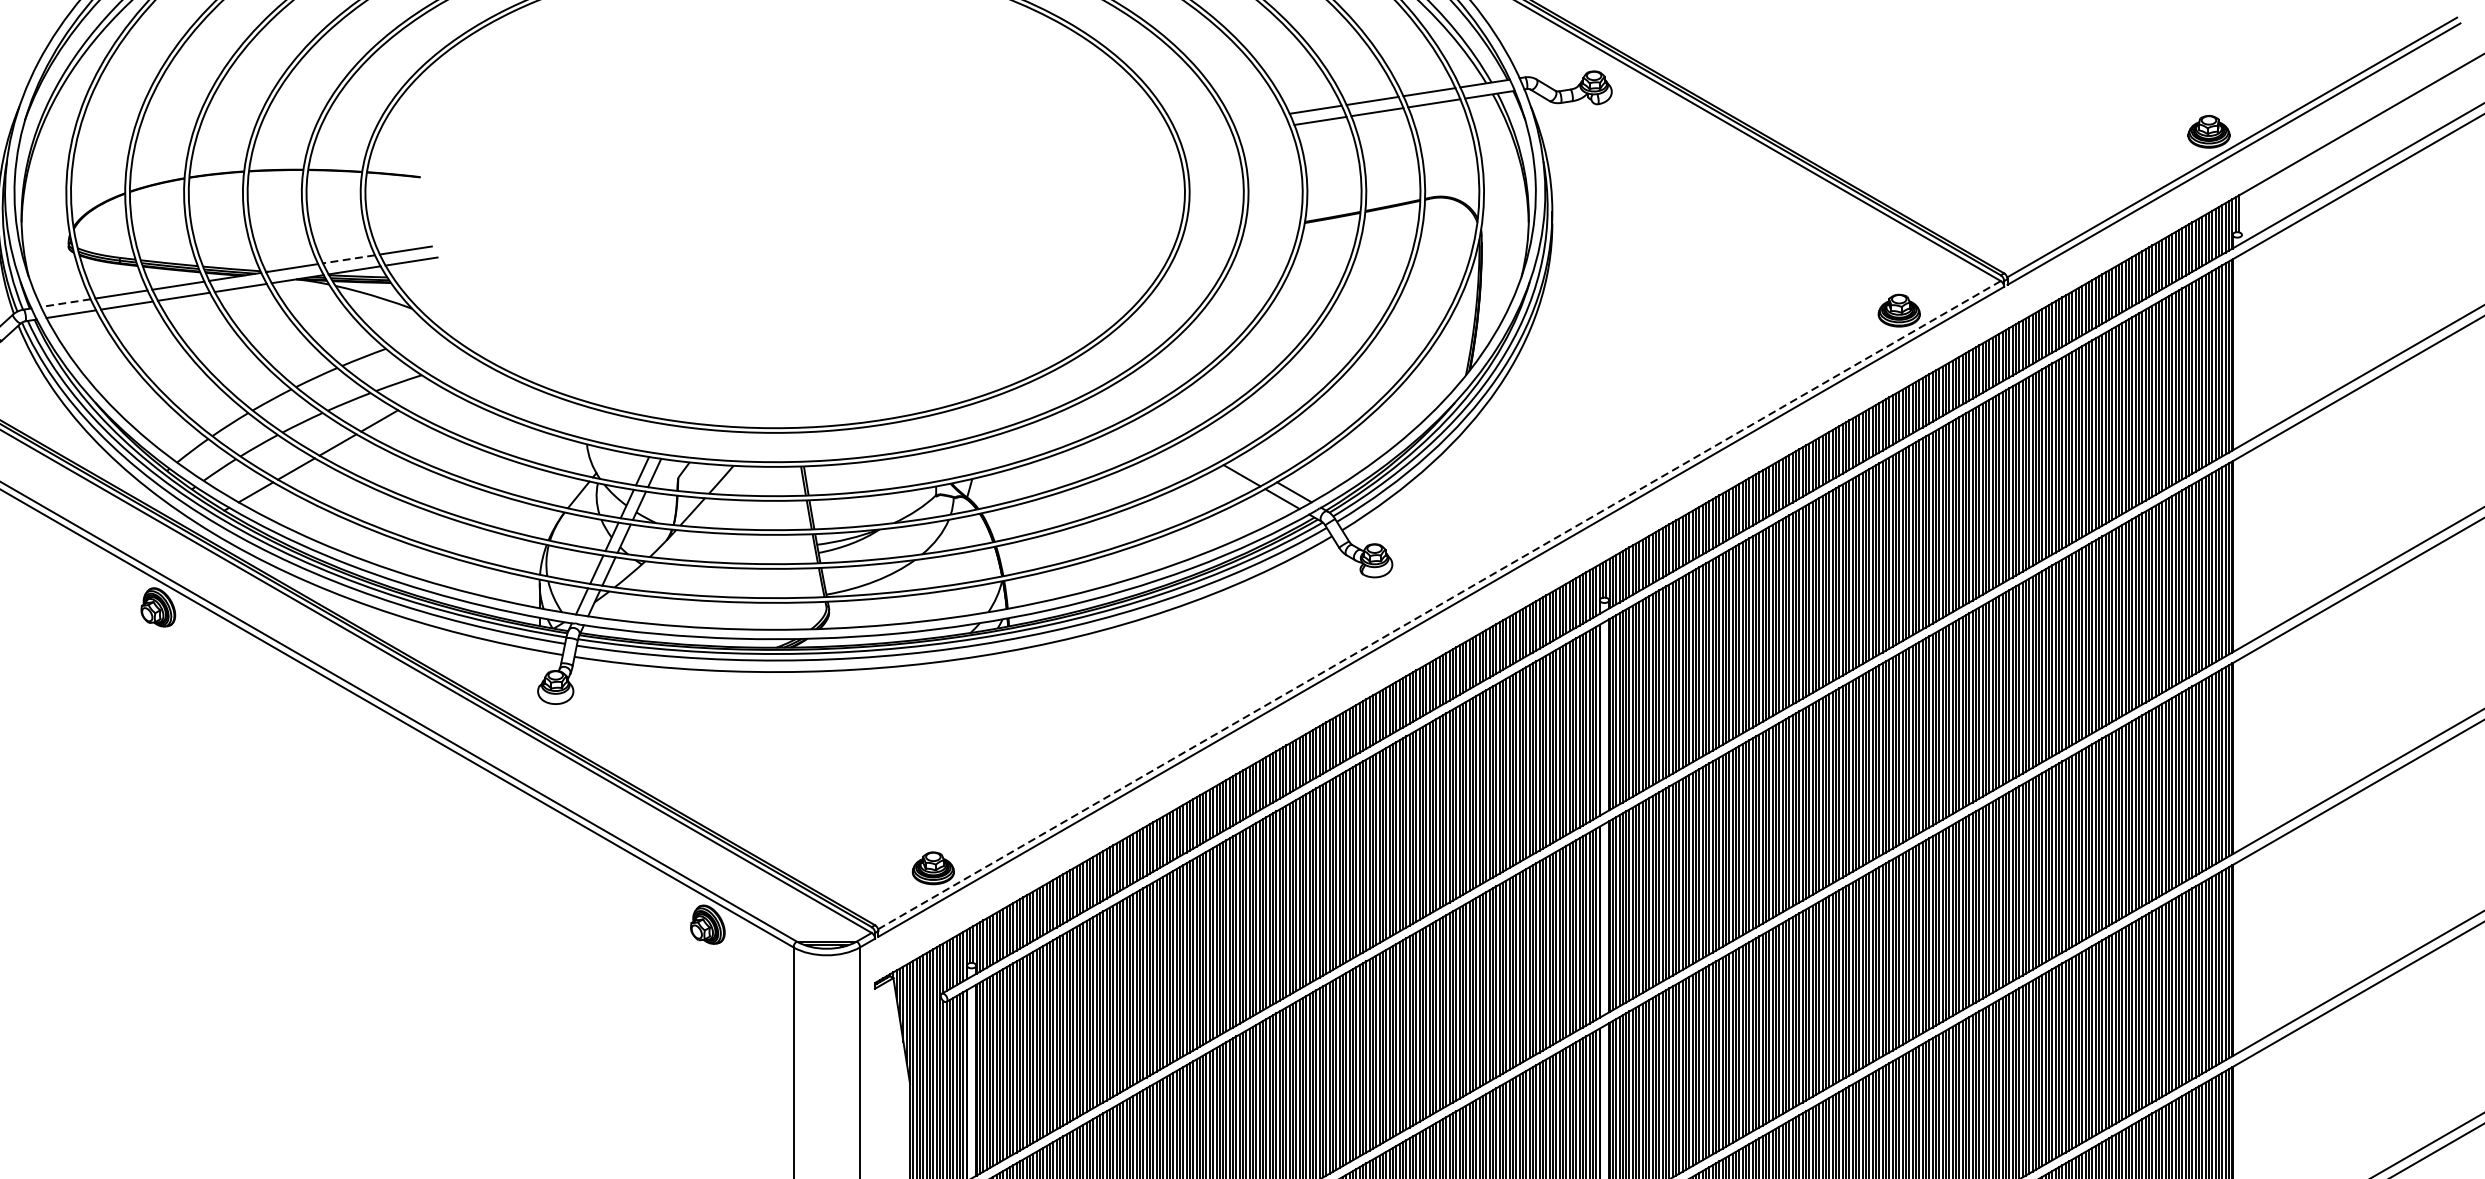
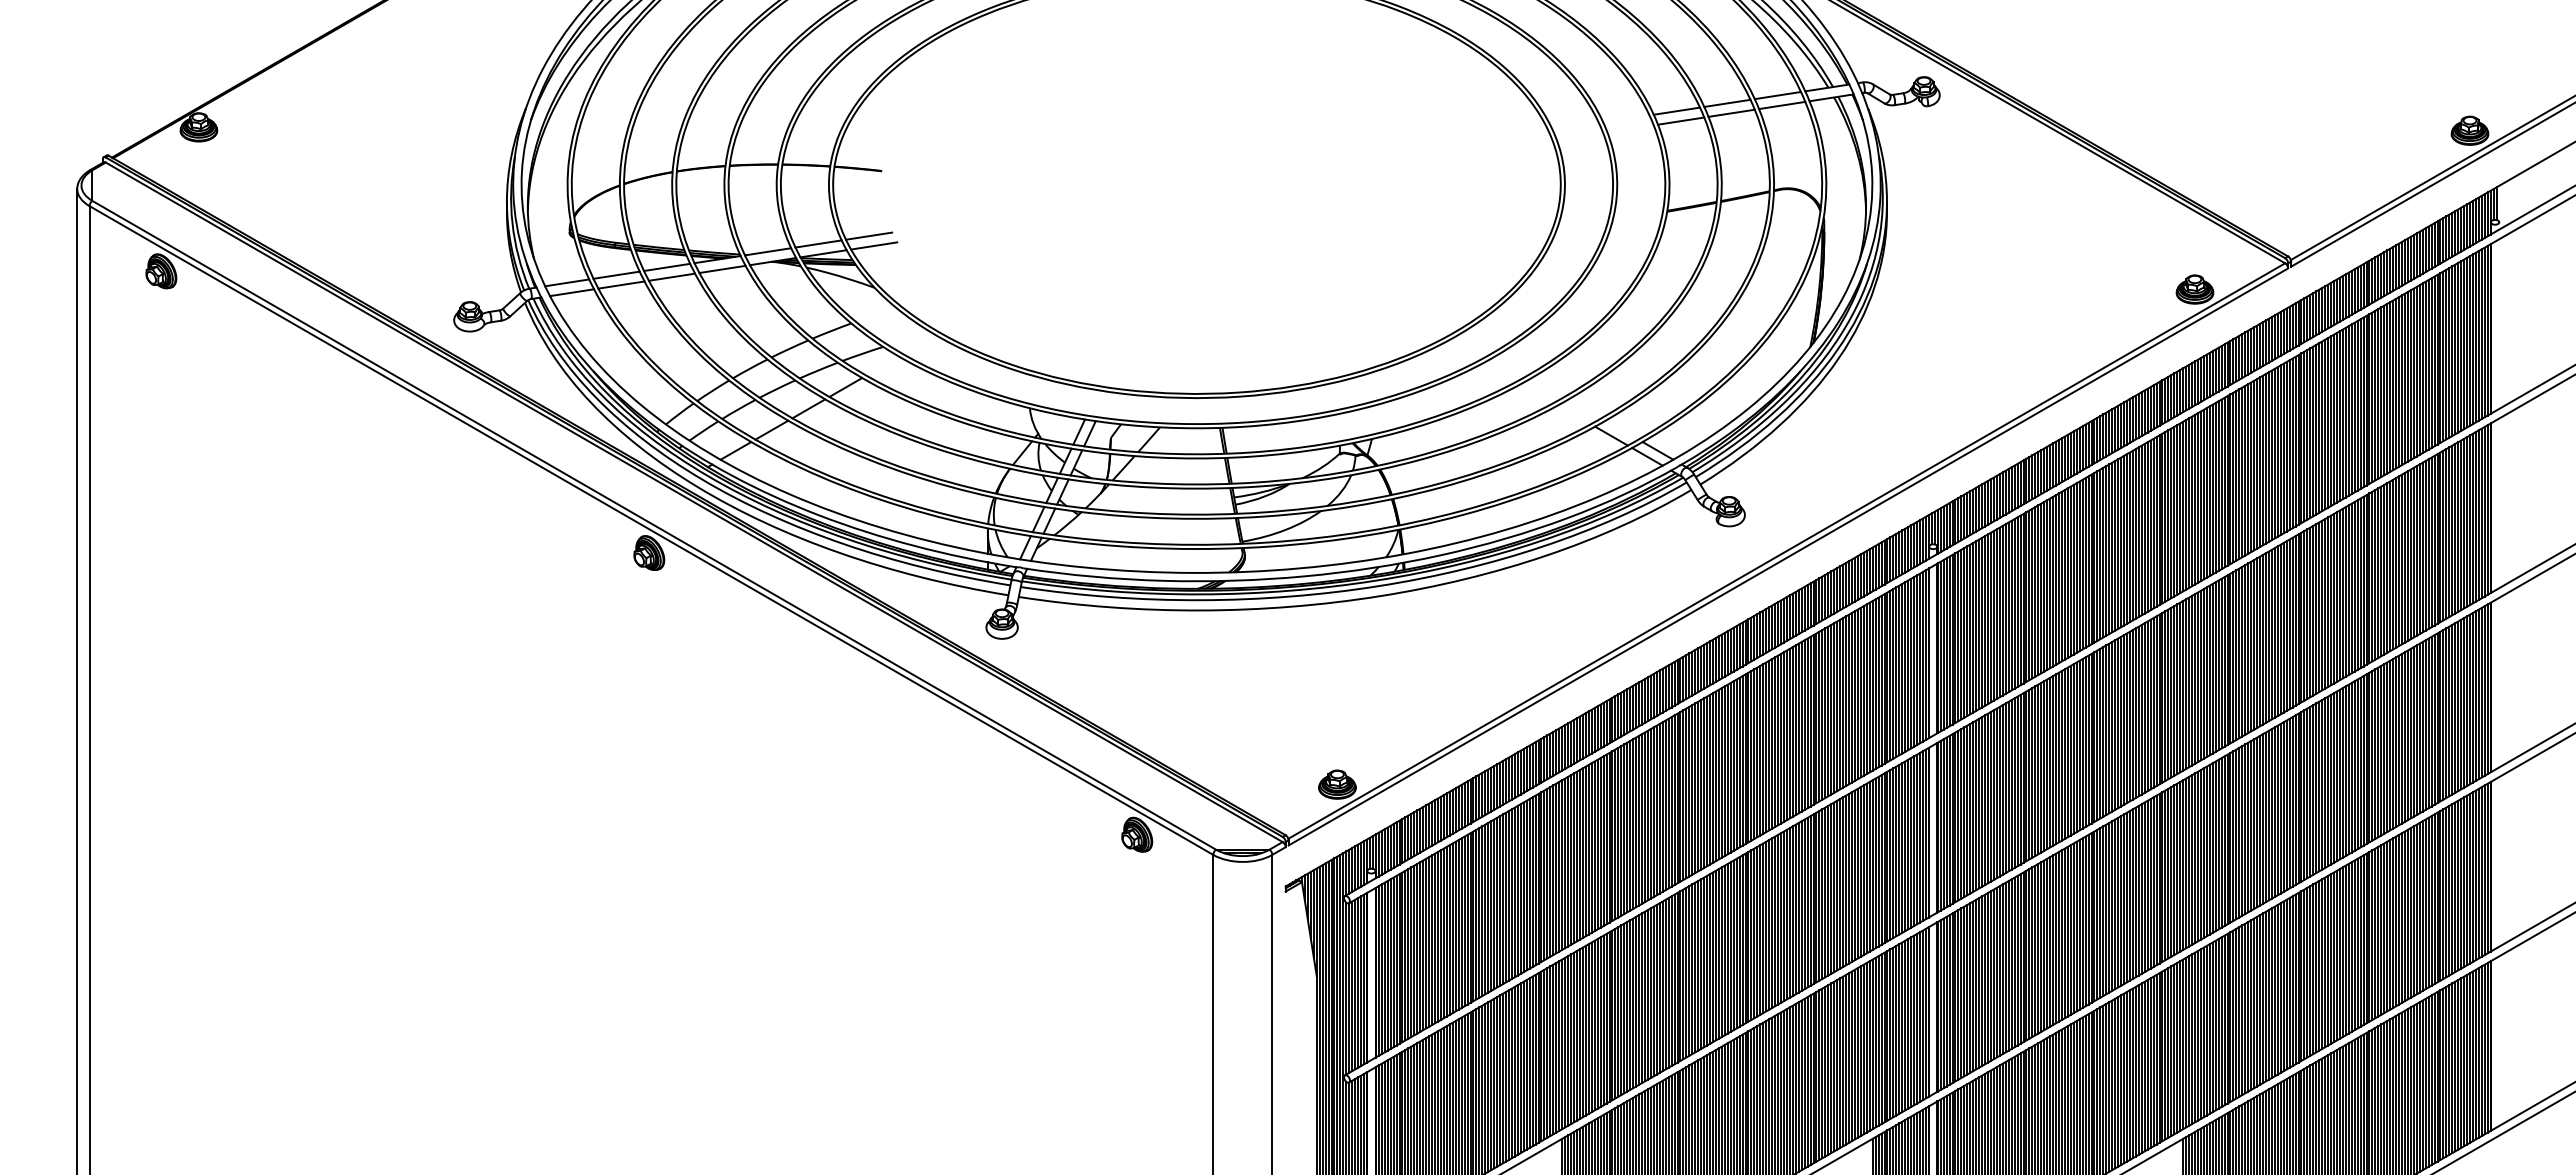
line: (348, 259) -> (818, 244), dashed -> solid
line: (65, 302) -> (566, 282), dashed -> solid
line: (1439, 605) -> (1786, 551), dashed -> solid

